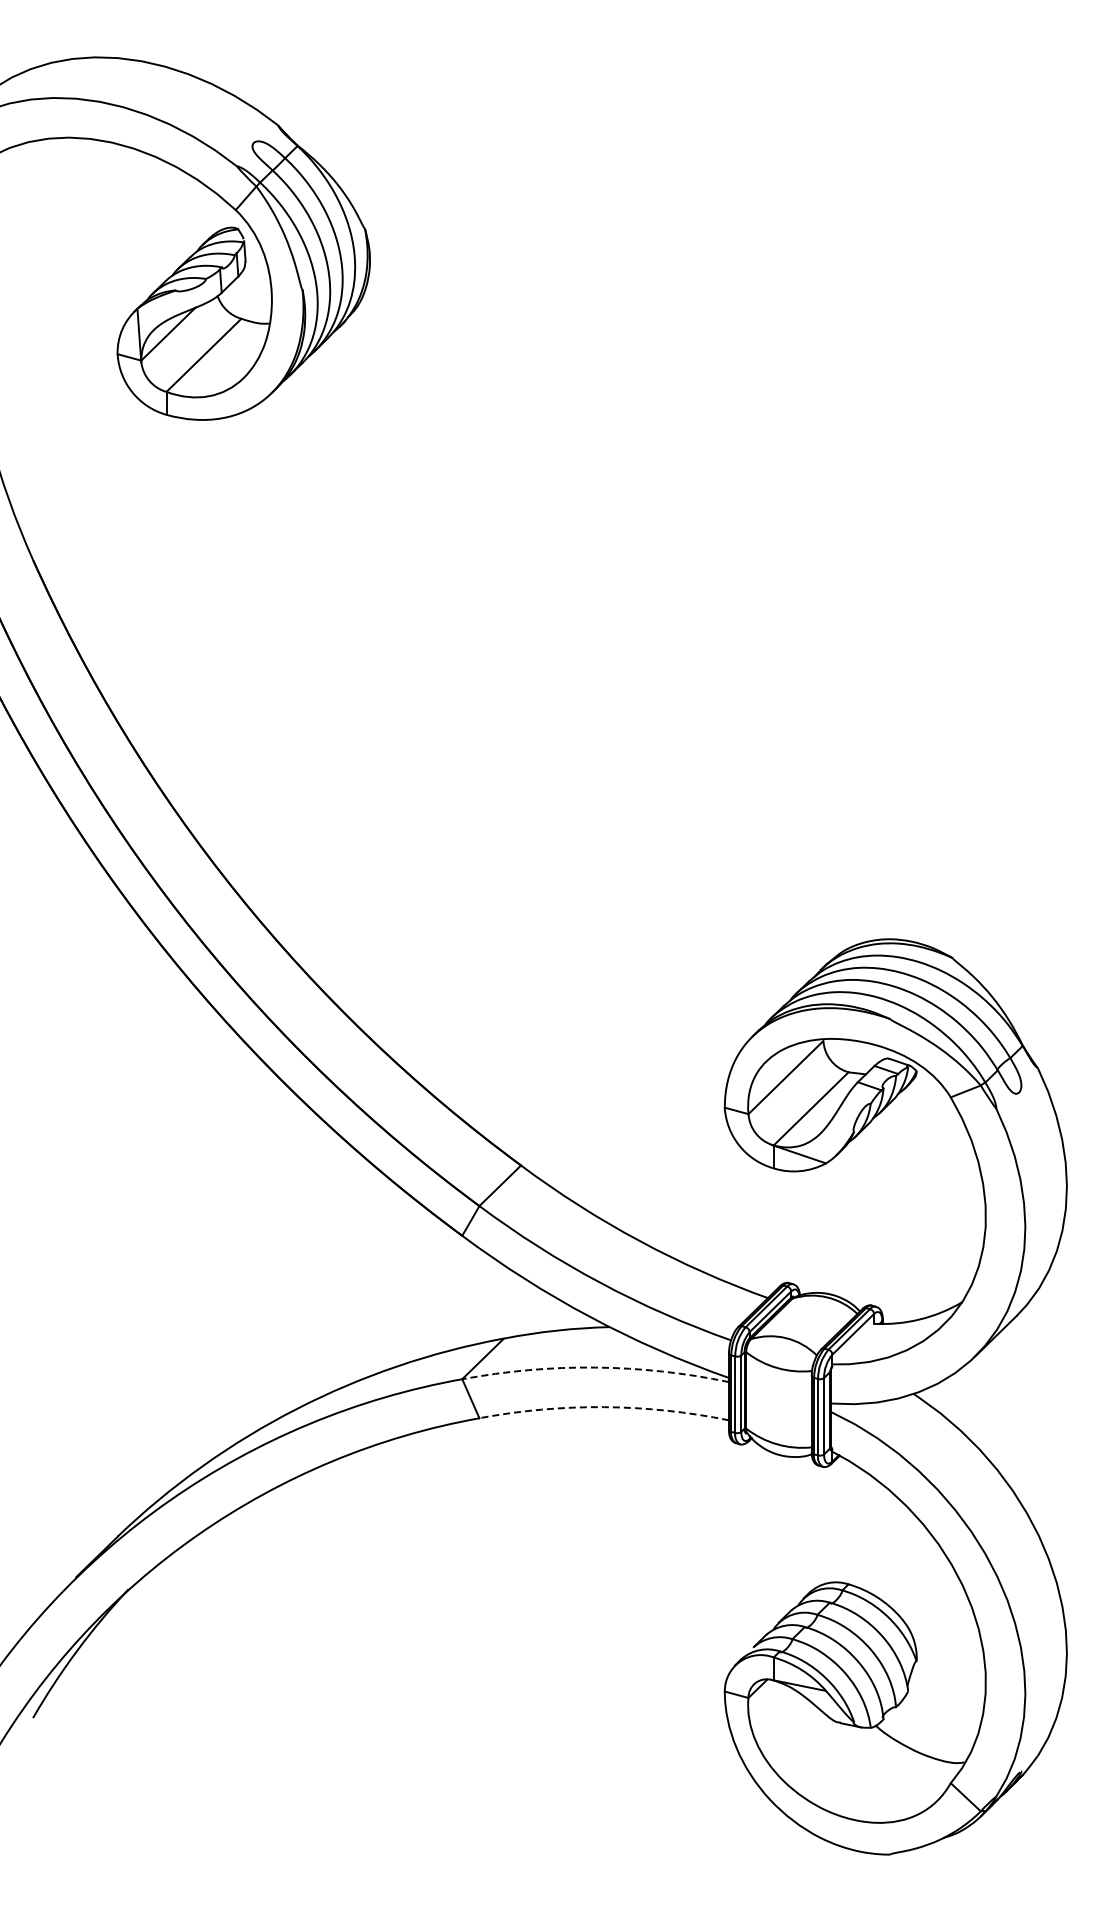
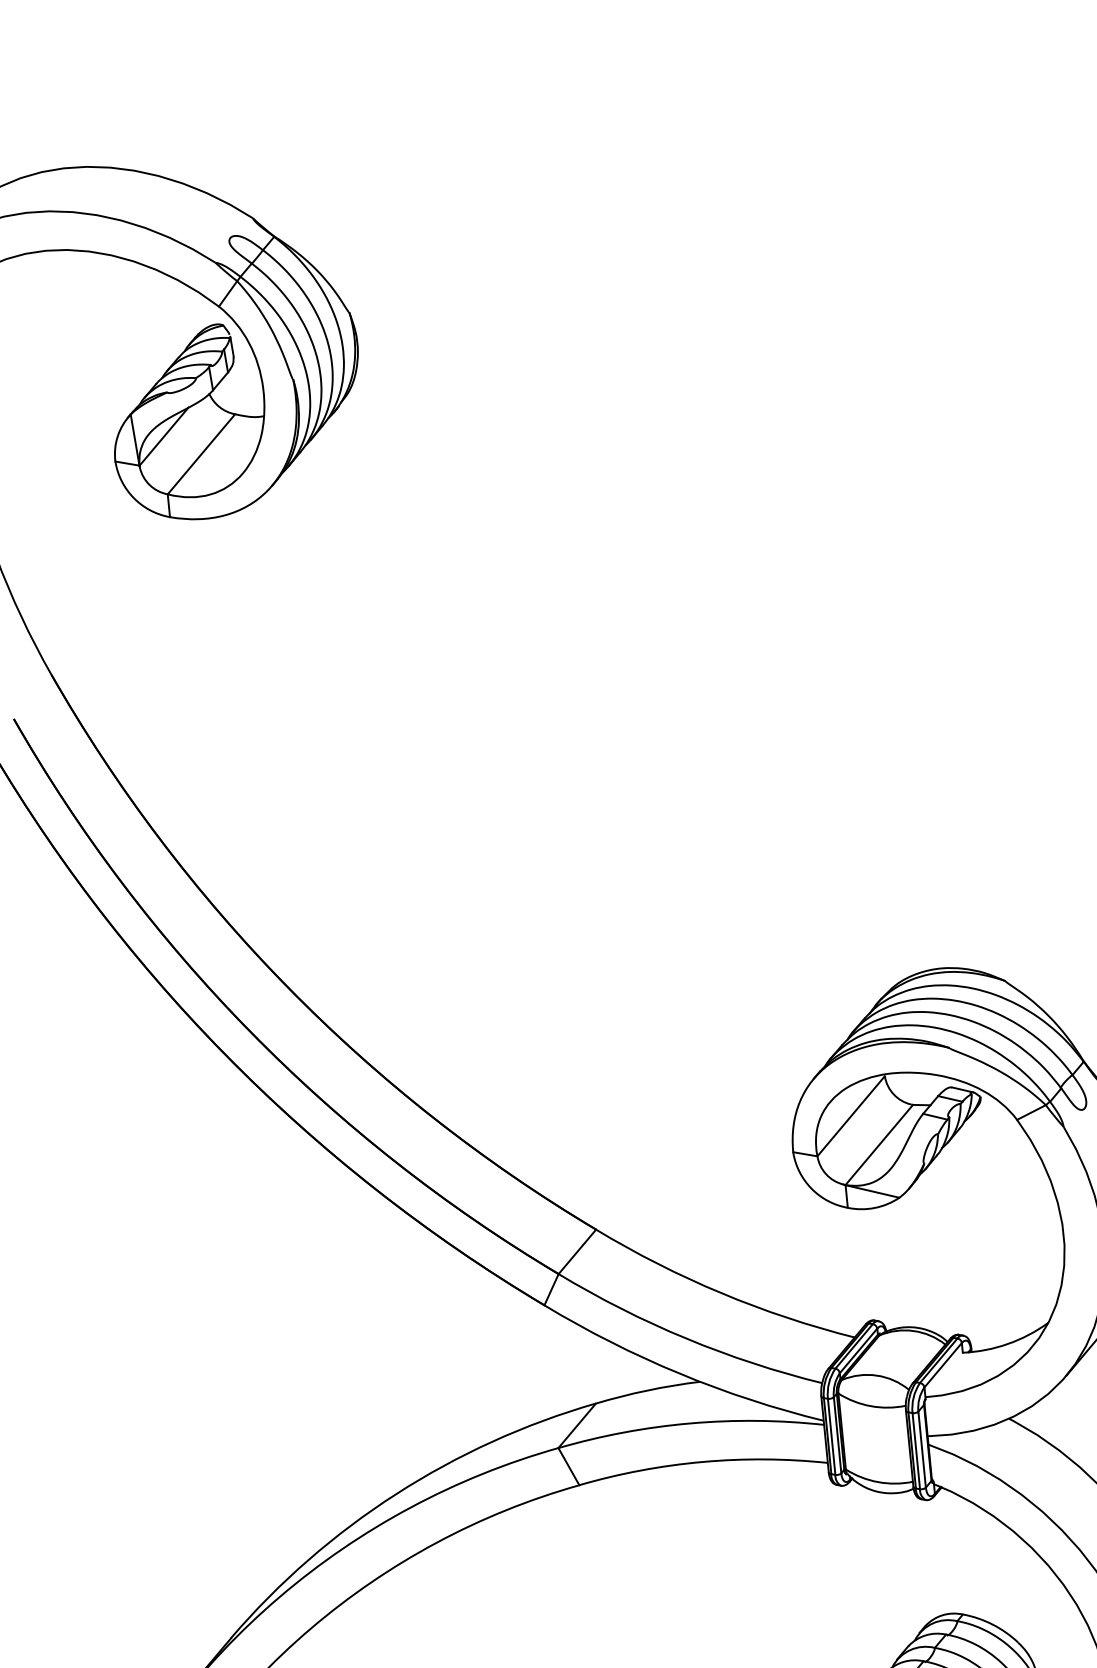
arc: (595, 1367) -> (689, 1423), dashed -> solid
arc: (604, 1407) -> (702, 1462), dashed -> solid

